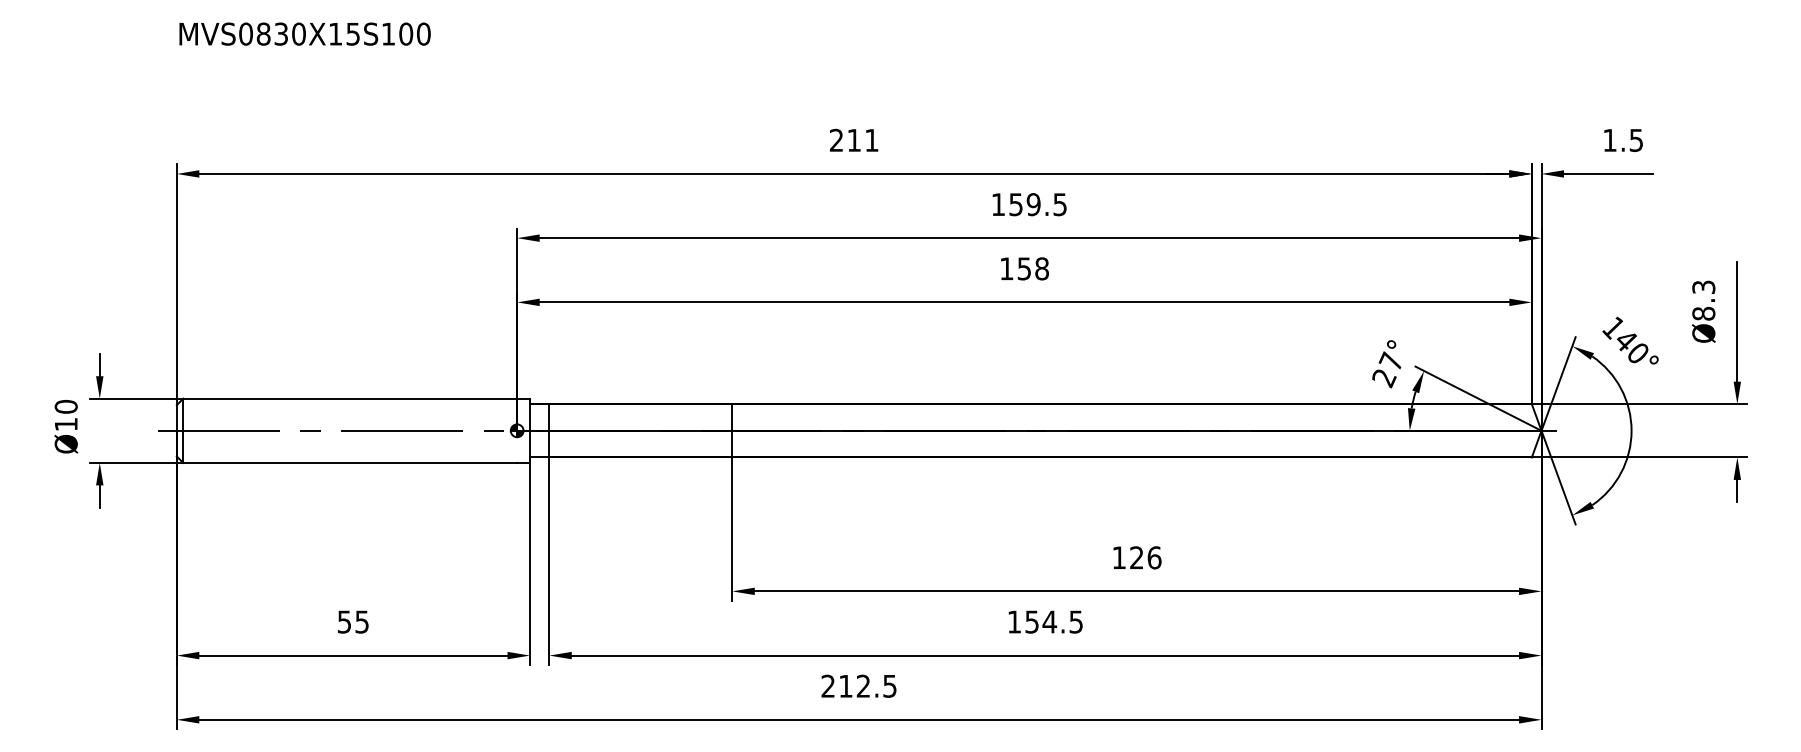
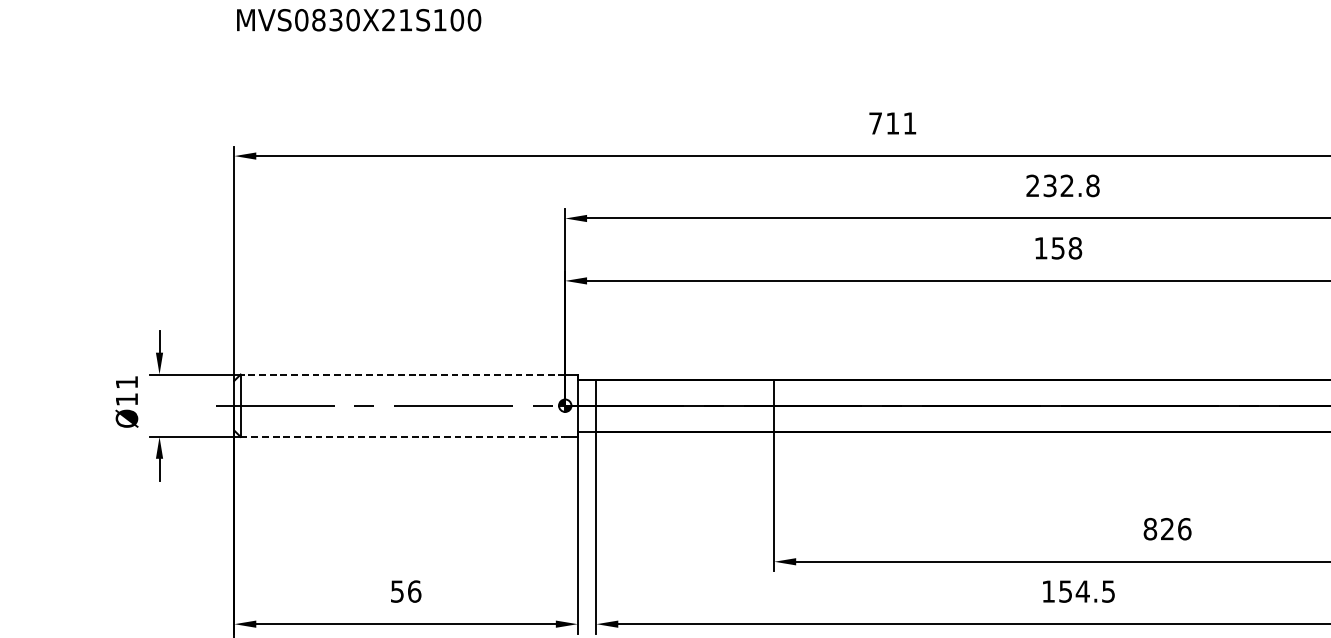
text: (344, 33) -> (397, 19), MVS0830X15S100 -> MVS0830X21S100
text: (836, 139) -> (875, 122), 211 -> 711
text: (1029, 204) -> (1063, 185), 159.5 -> 232.8
line: (350, 398) -> (403, 374), solid -> dashed
text: (65, 406) -> (126, 382), Ø10 -> Ø11
line: (350, 462) -> (403, 436), solid -> dashed
text: (1119, 557) -> (1150, 528), 126 -> 826
text: (362, 621) -> (414, 591), 55 -> 56

